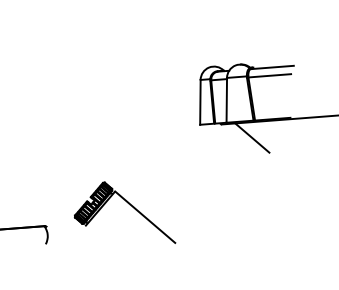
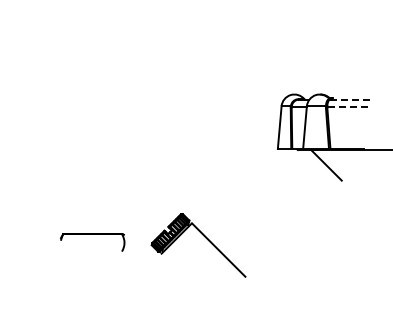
line: (271, 67) -> (350, 99), solid -> dashed
line: (269, 75) -> (347, 107), solid -> dashed
part: (130, 206) -> (205, 238), moved

